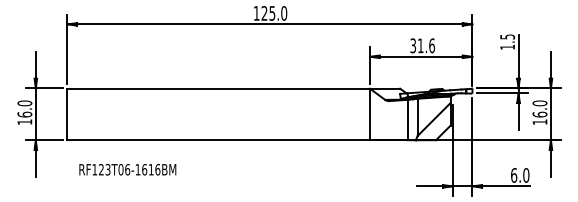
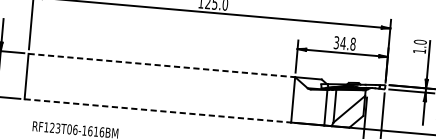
text: (507, 36) -> (420, 41), 1.5 -> 1.0
text: (425, 45) -> (347, 43), 31.6 -> 34.8
line: (219, 88) -> (162, 65), solid -> dashed
line: (219, 140) -> (158, 111), solid -> dashed

